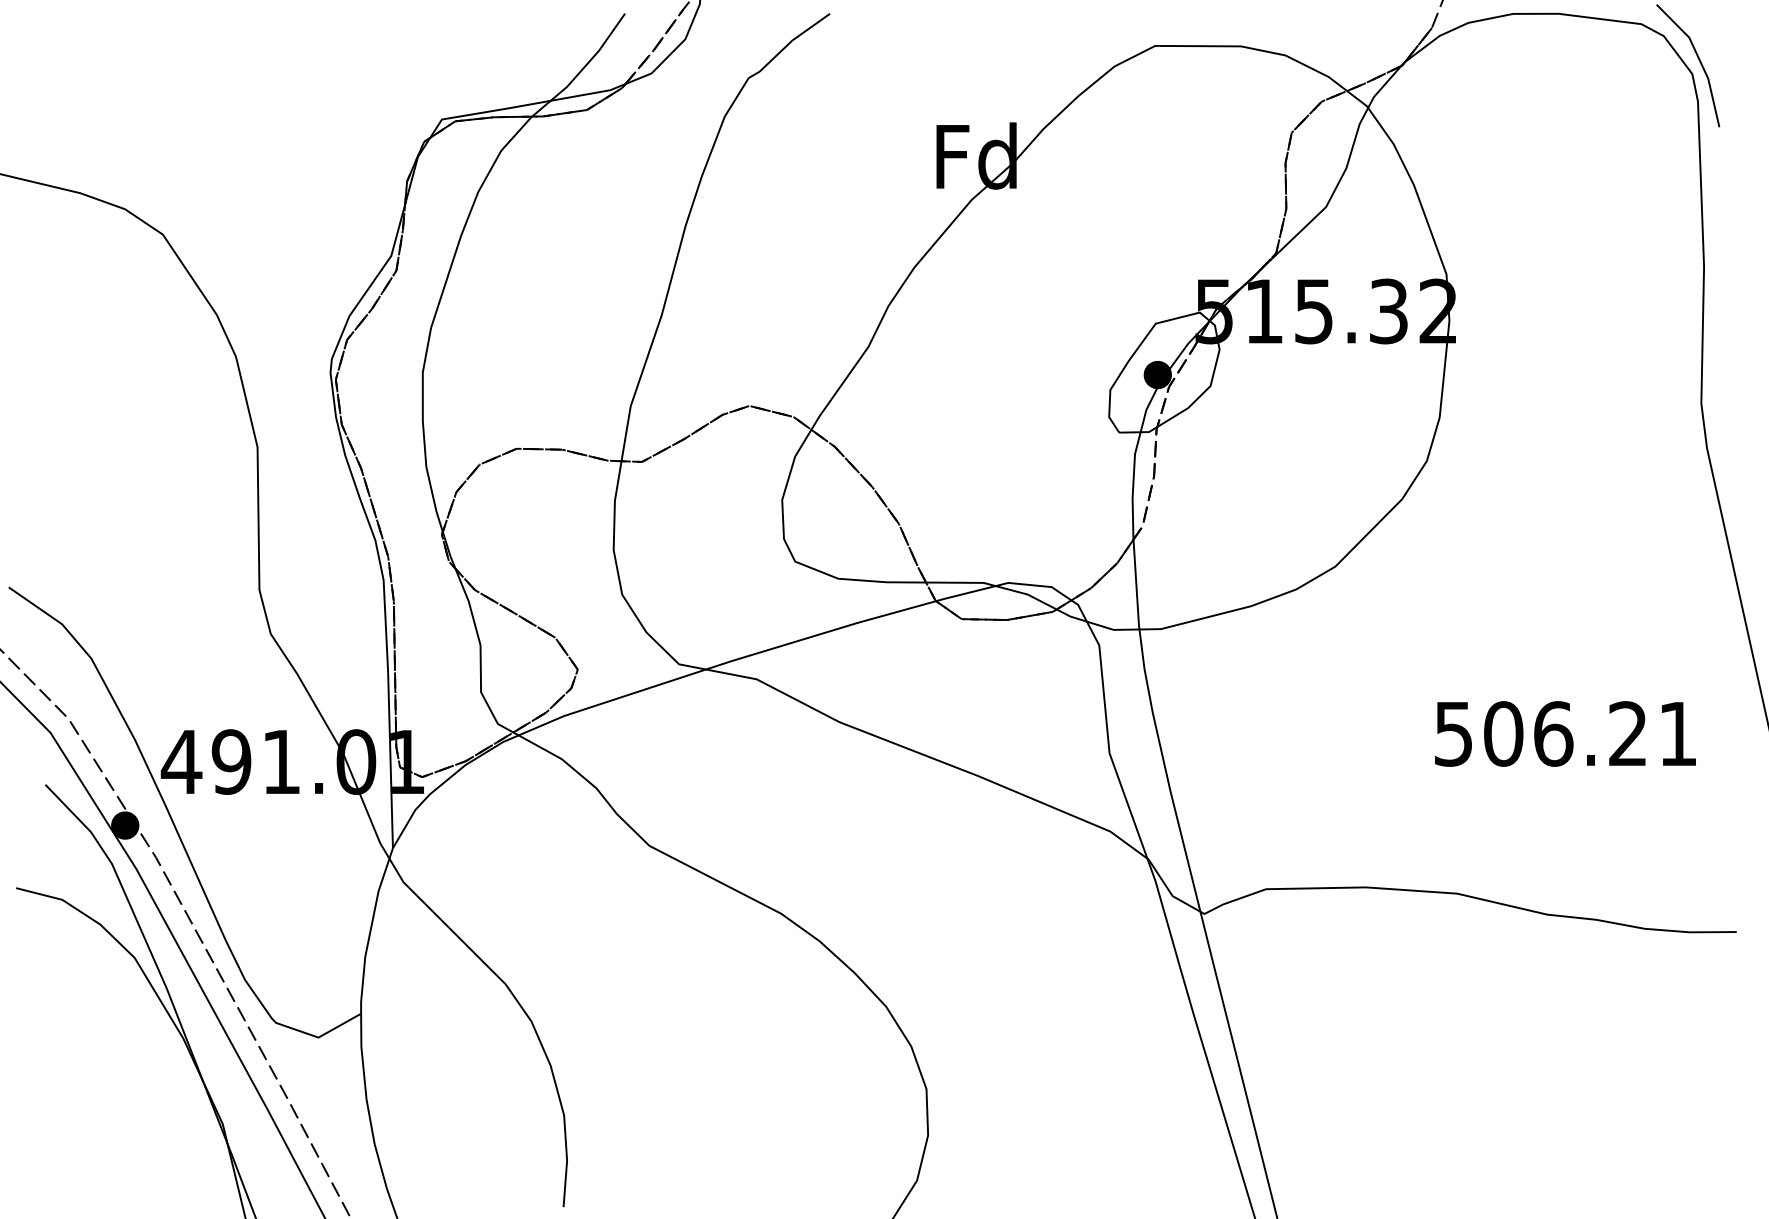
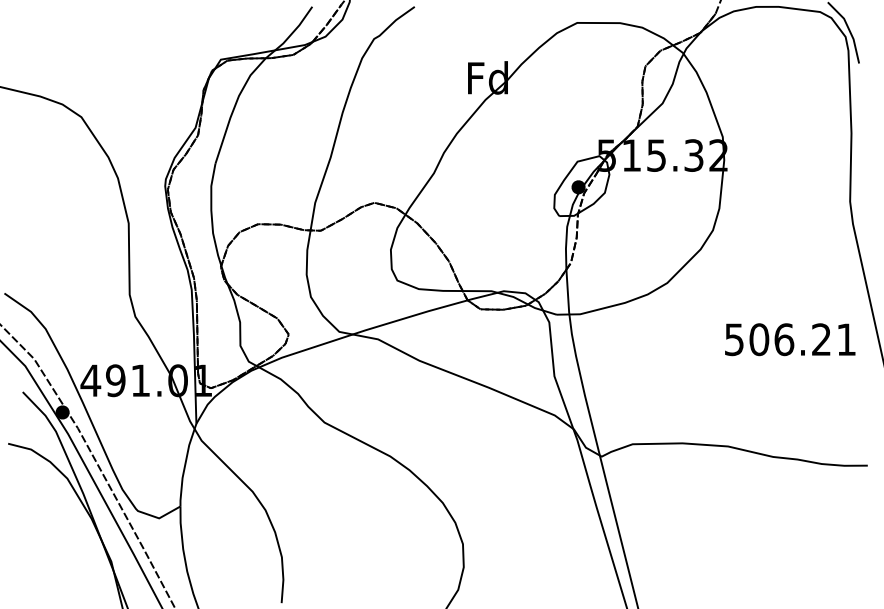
text: (1565, 733) -> (790, 339), moved

